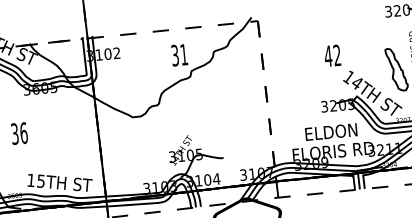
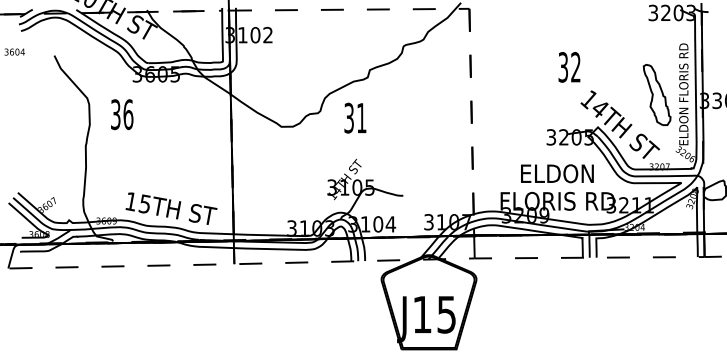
text: (179, 54) -> (355, 117), moved
text: (328, 56) -> (563, 67), 42 -> 32
text: (19, 133) -> (122, 114), moved

